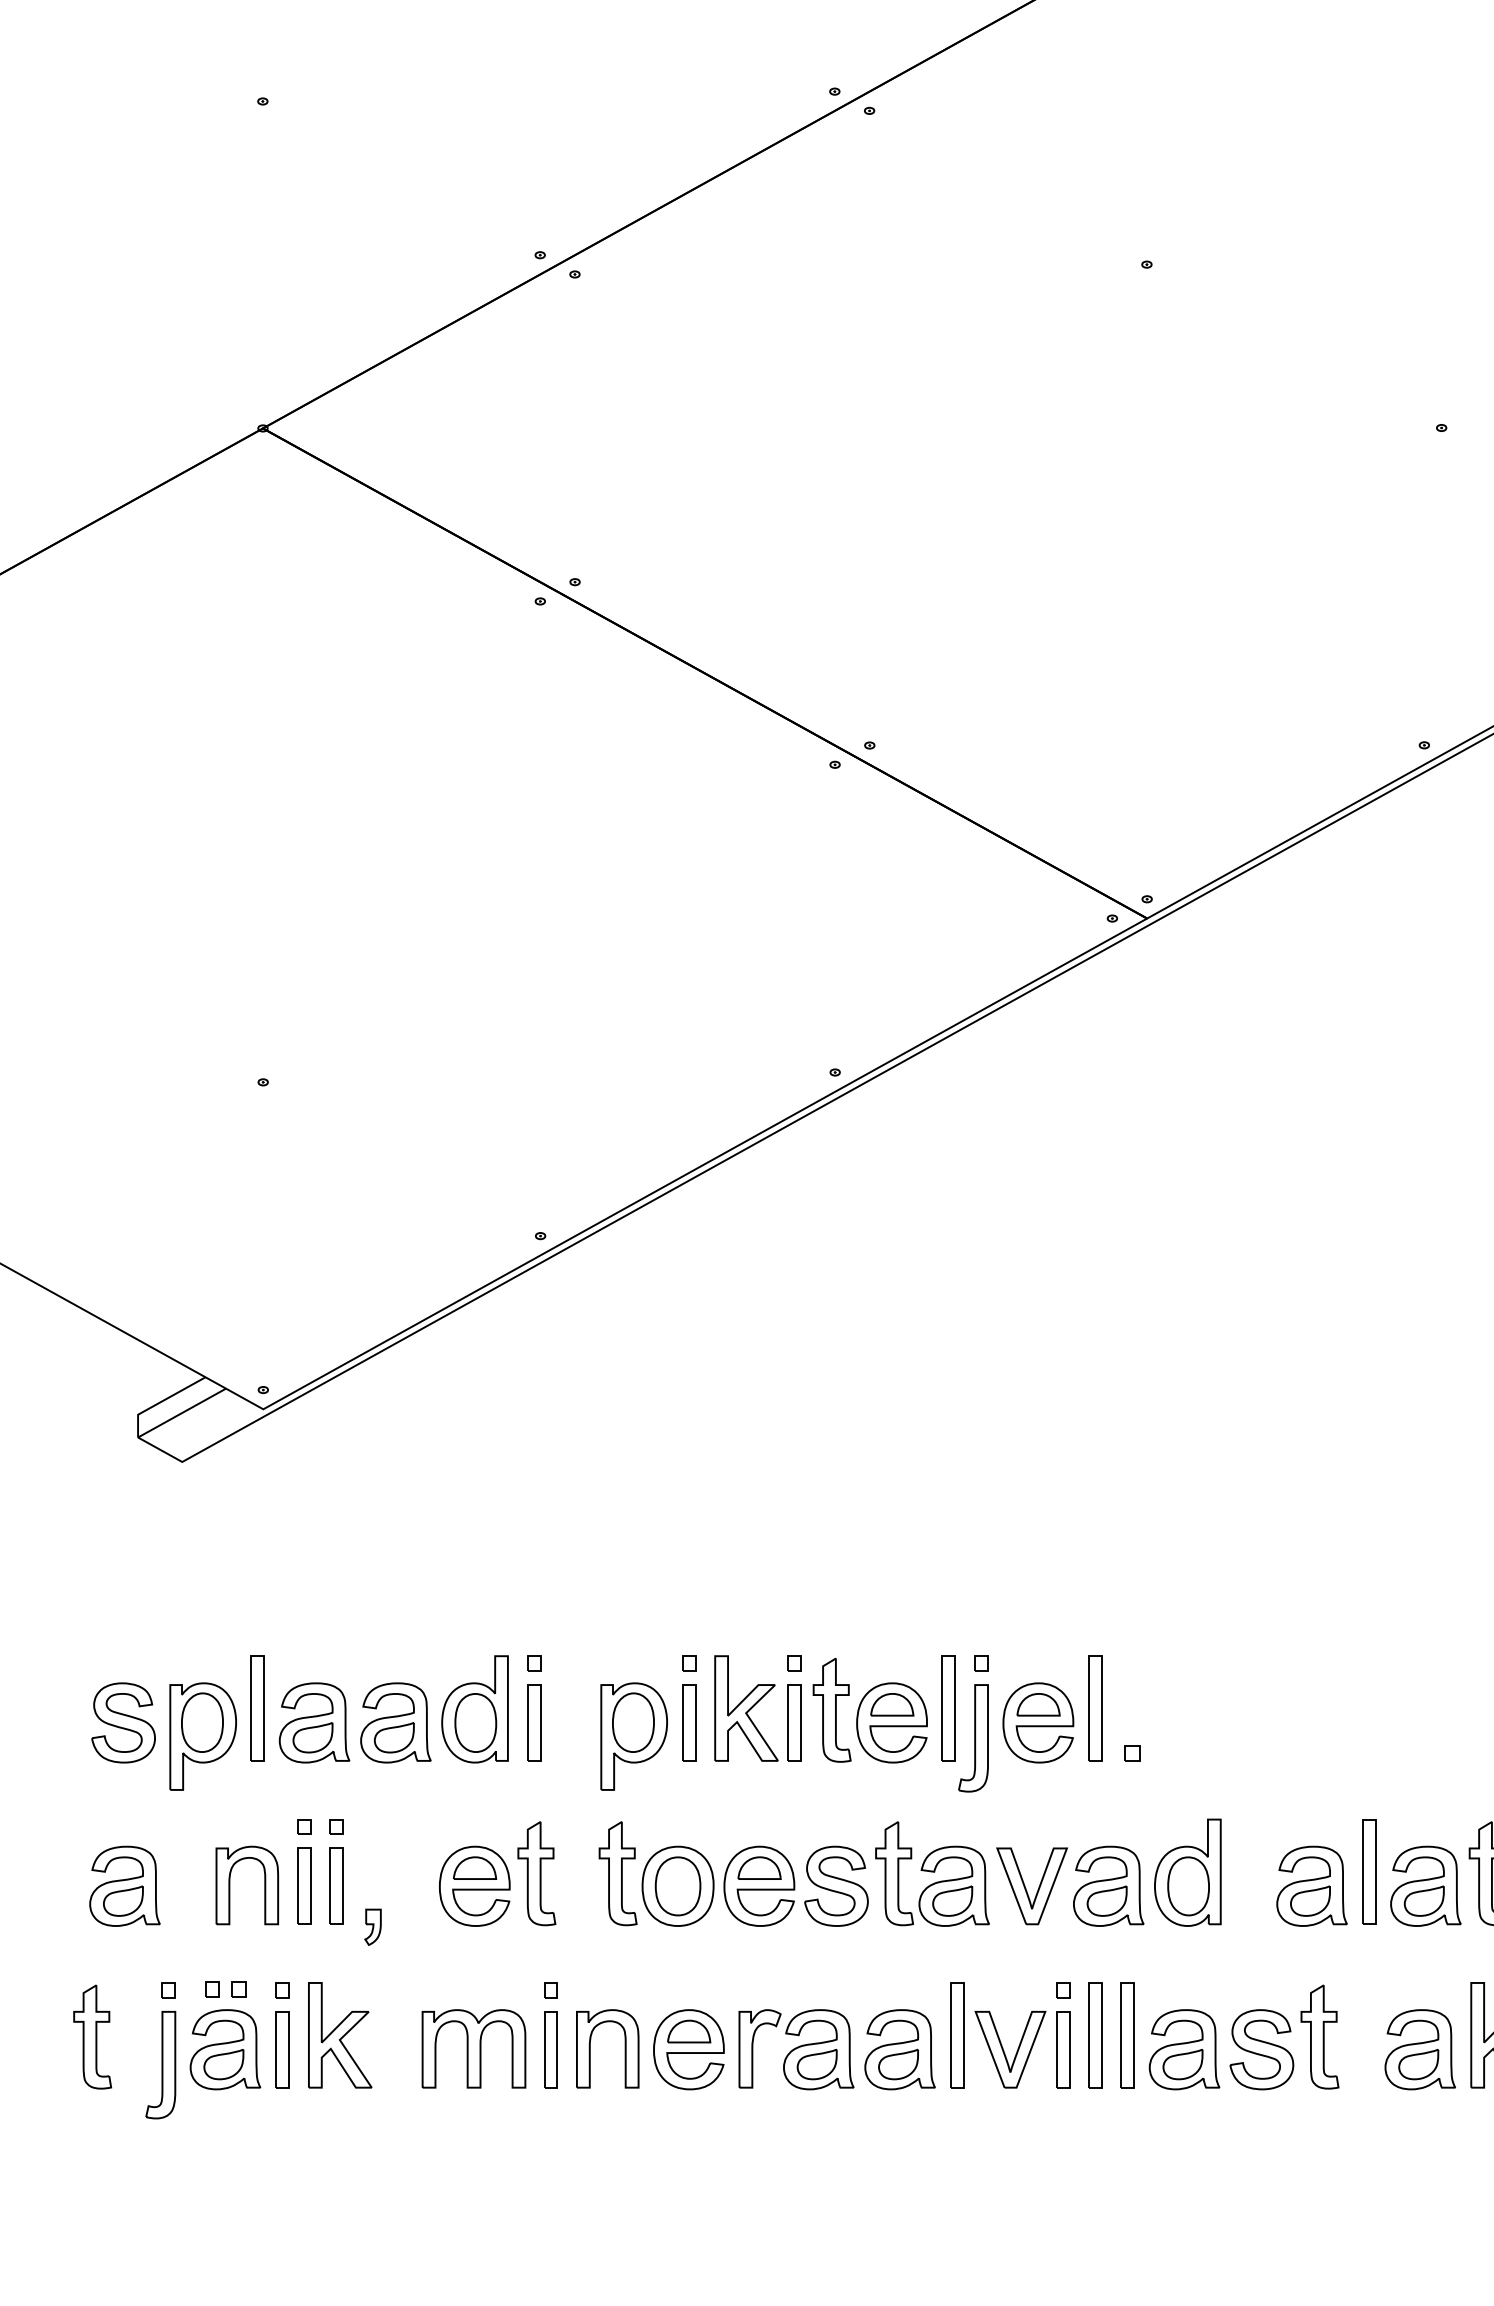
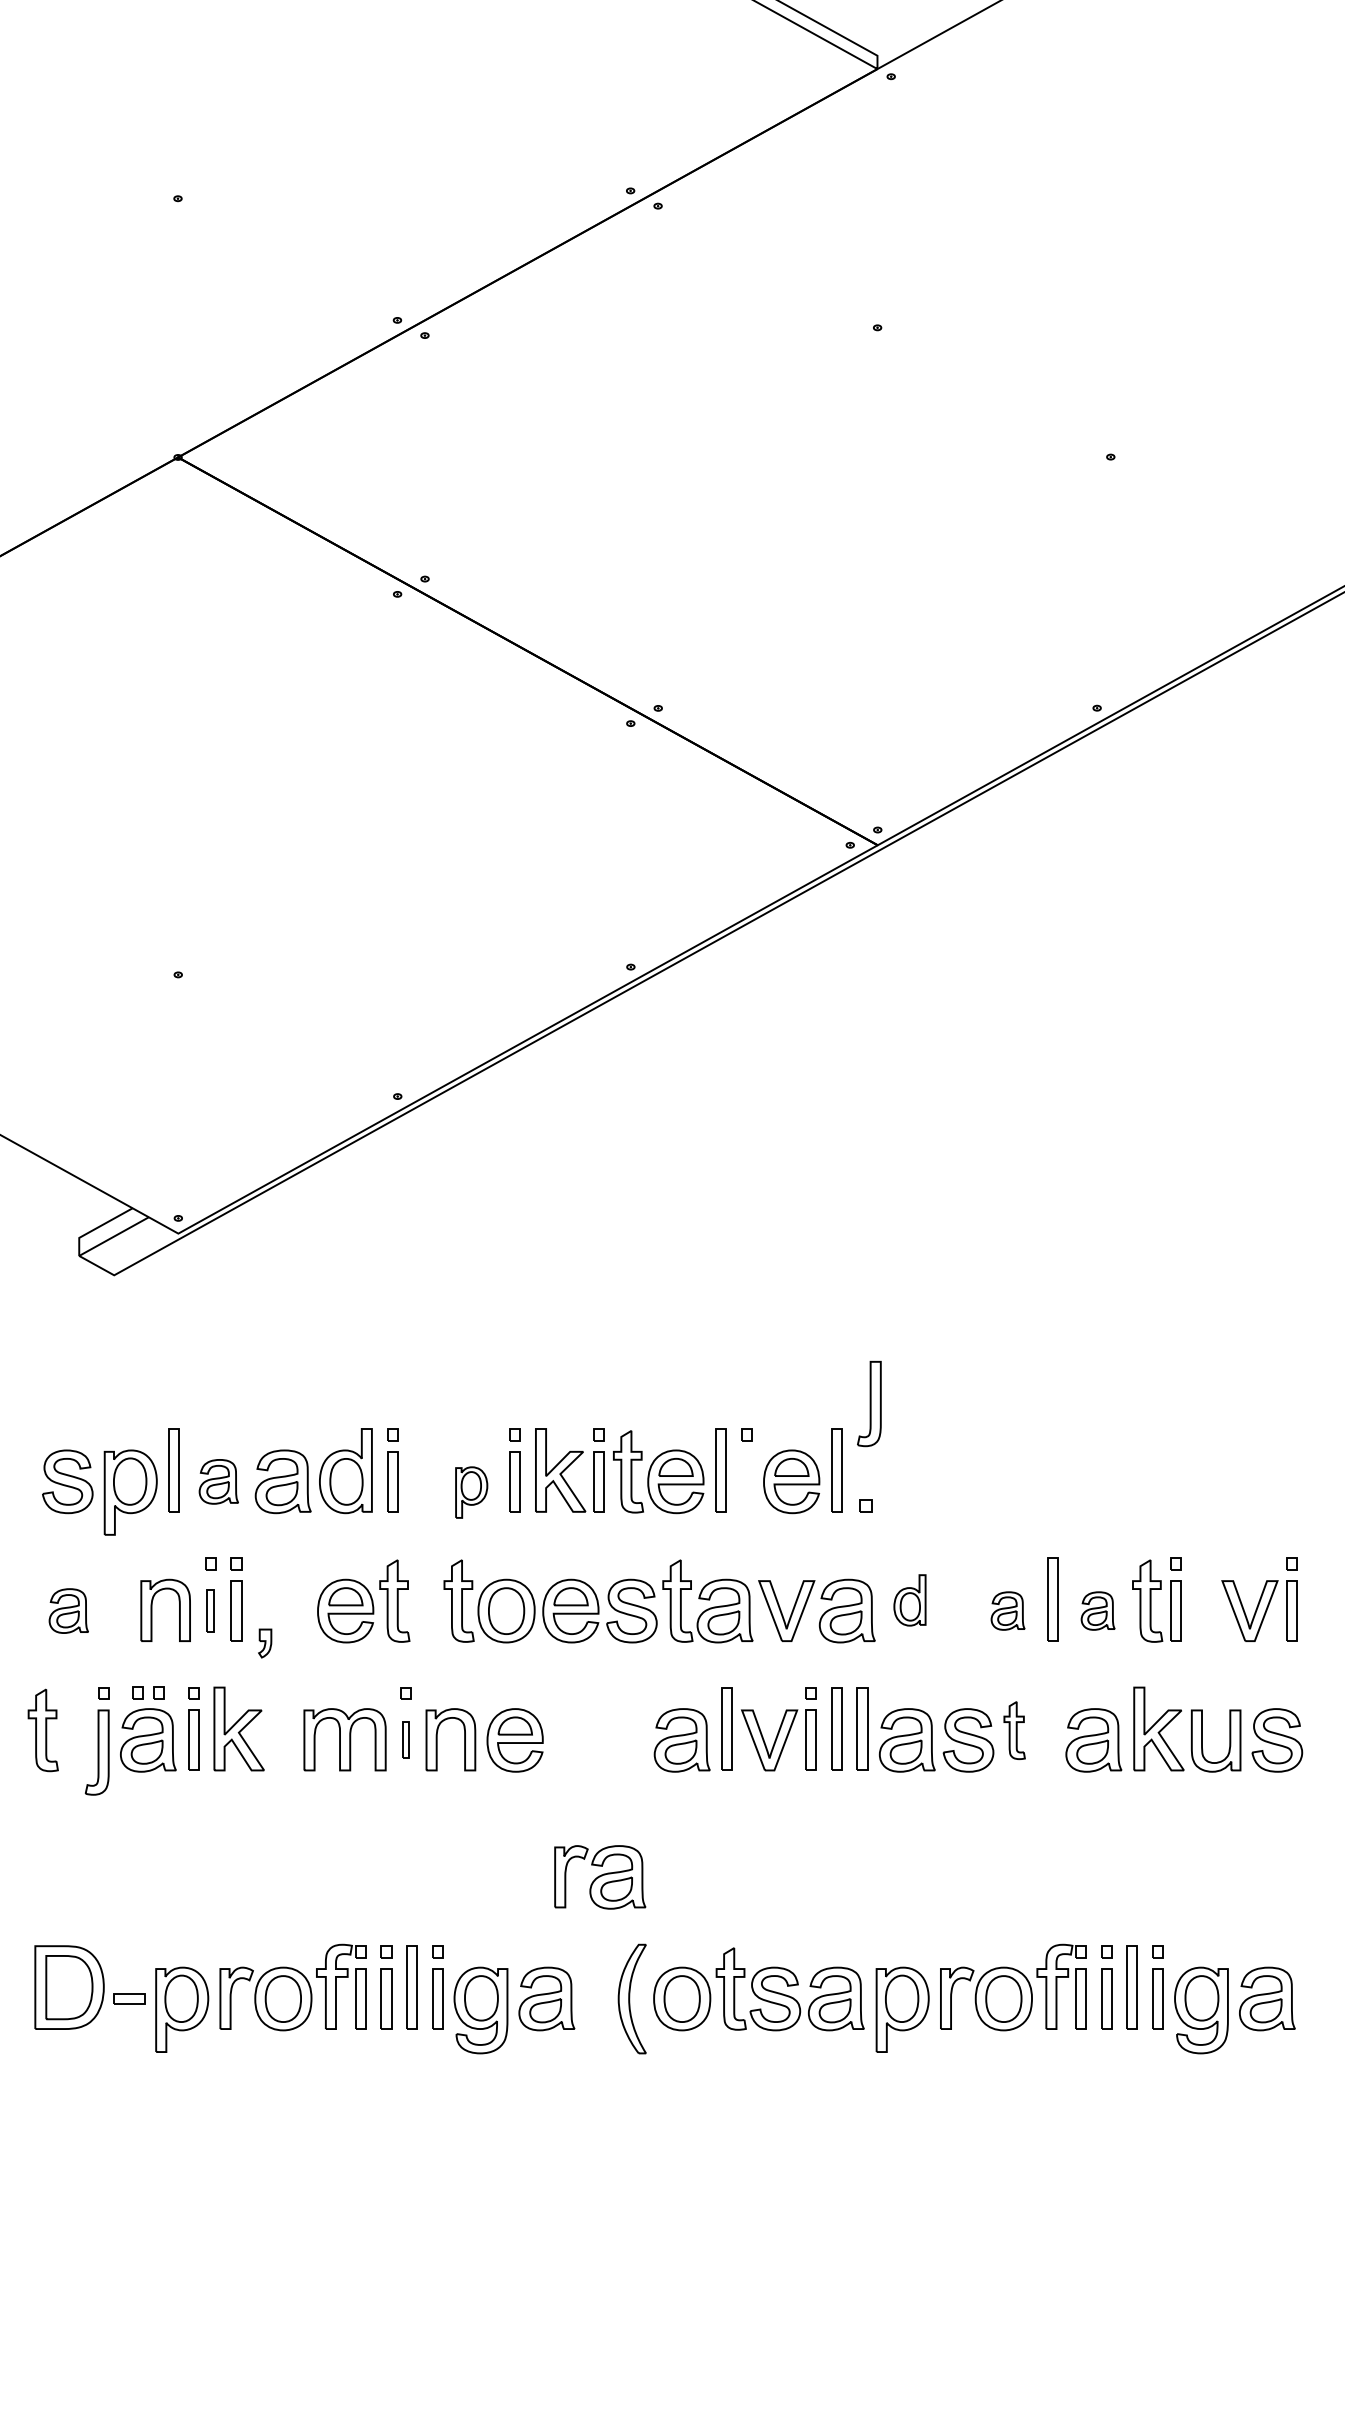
part: (314, 1722) -> (218, 1481), size x0.7
part: (633, 1736) -> (471, 1492), size x0.6
part: (973, 1737) -> (869, 1403), moved
part: (1187, 1872) -> (909, 1600), size x0.6
part: (124, 1885) -> (68, 1610), size x0.7
part: (303, 1885) -> (210, 1610), size x0.7
part: (1311, 1885) -> (1007, 1610), size x0.6
part: (1424, 1885) -> (1097, 1610), size x0.6
part: (1319, 2037) -> (1014, 1730), size x0.7
part: (550, 2048) -> (405, 1739), size x0.6
part: (796, 2049) -> (600, 1877), moved

